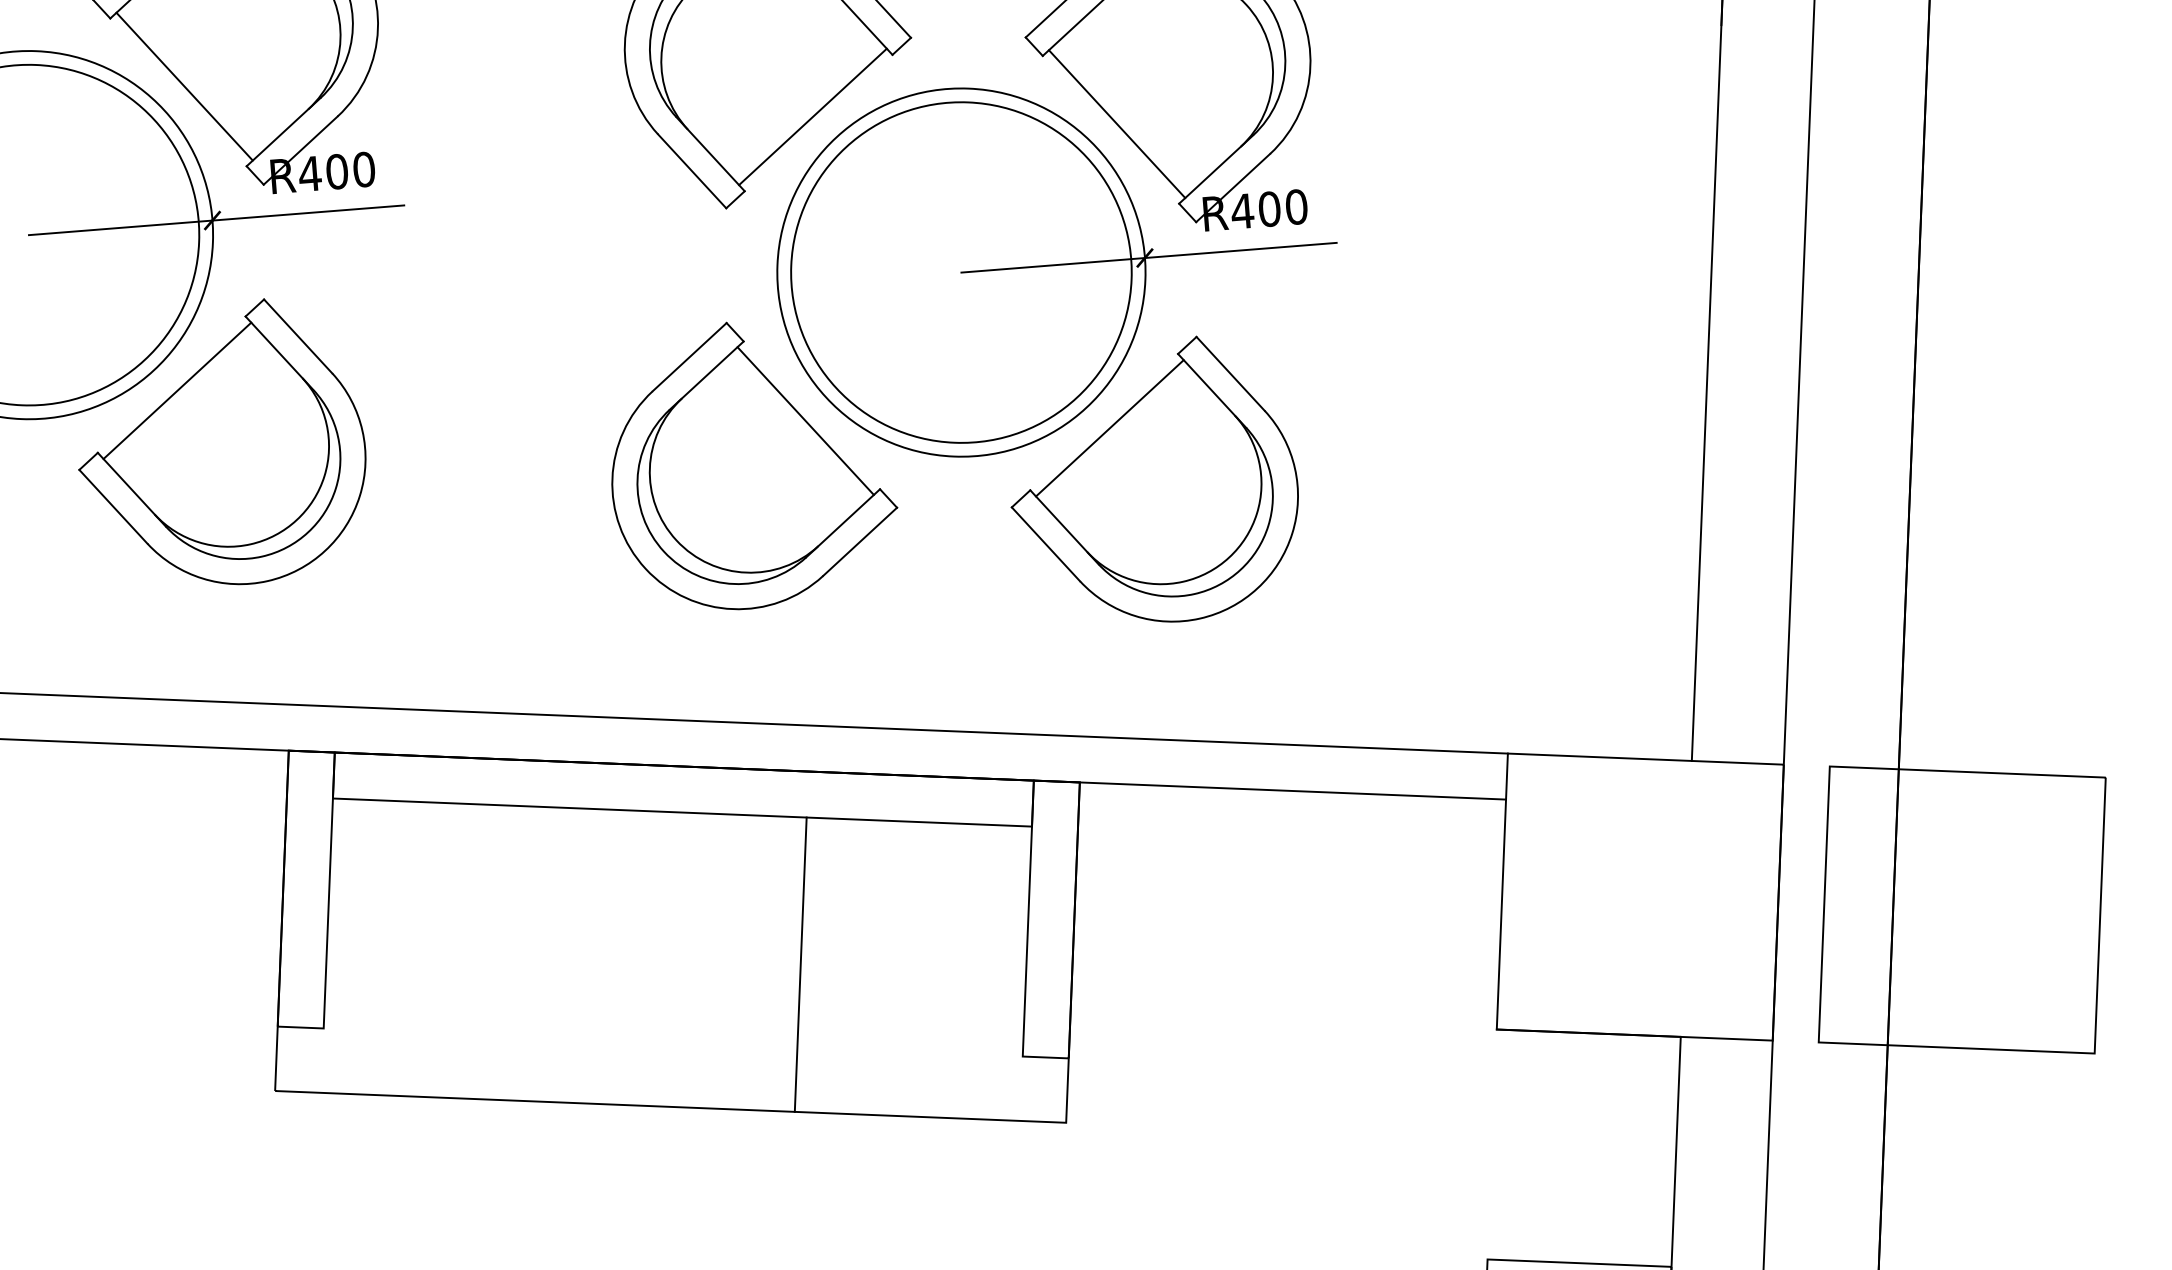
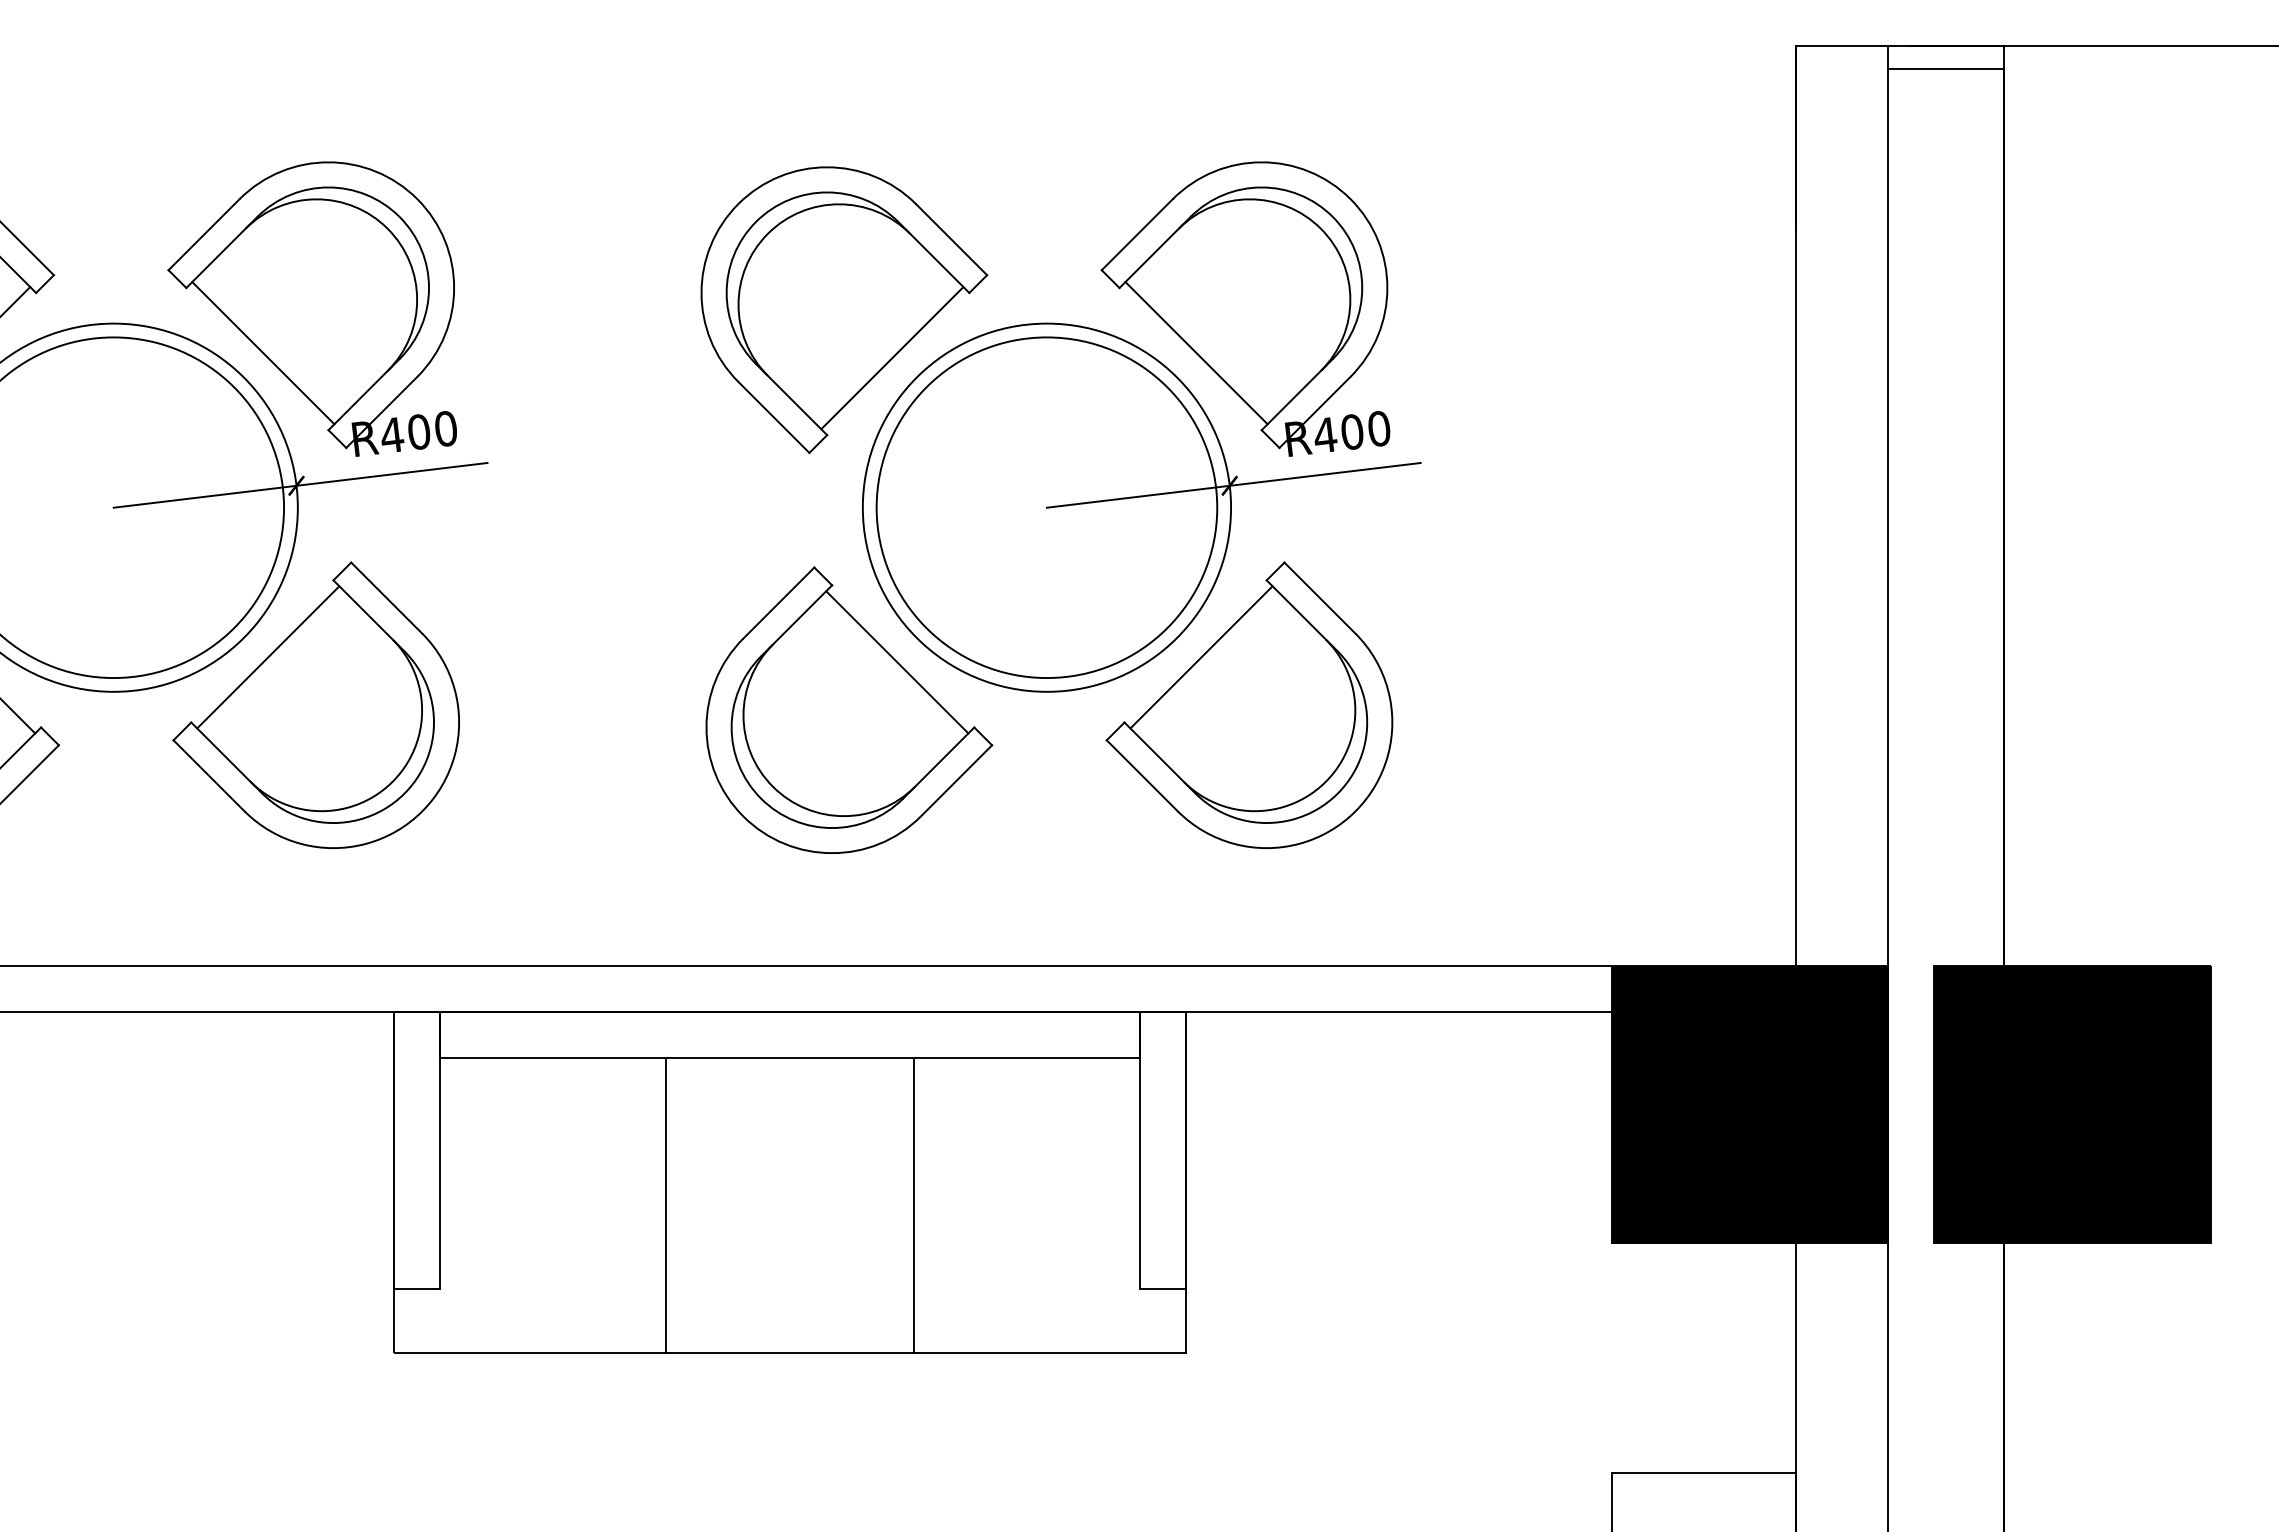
fill: (1640, 897) -> (1750, 1104), added
fill: (1962, 910) -> (2072, 1104), added
line: (552, 954) -> (665, 1205), added

